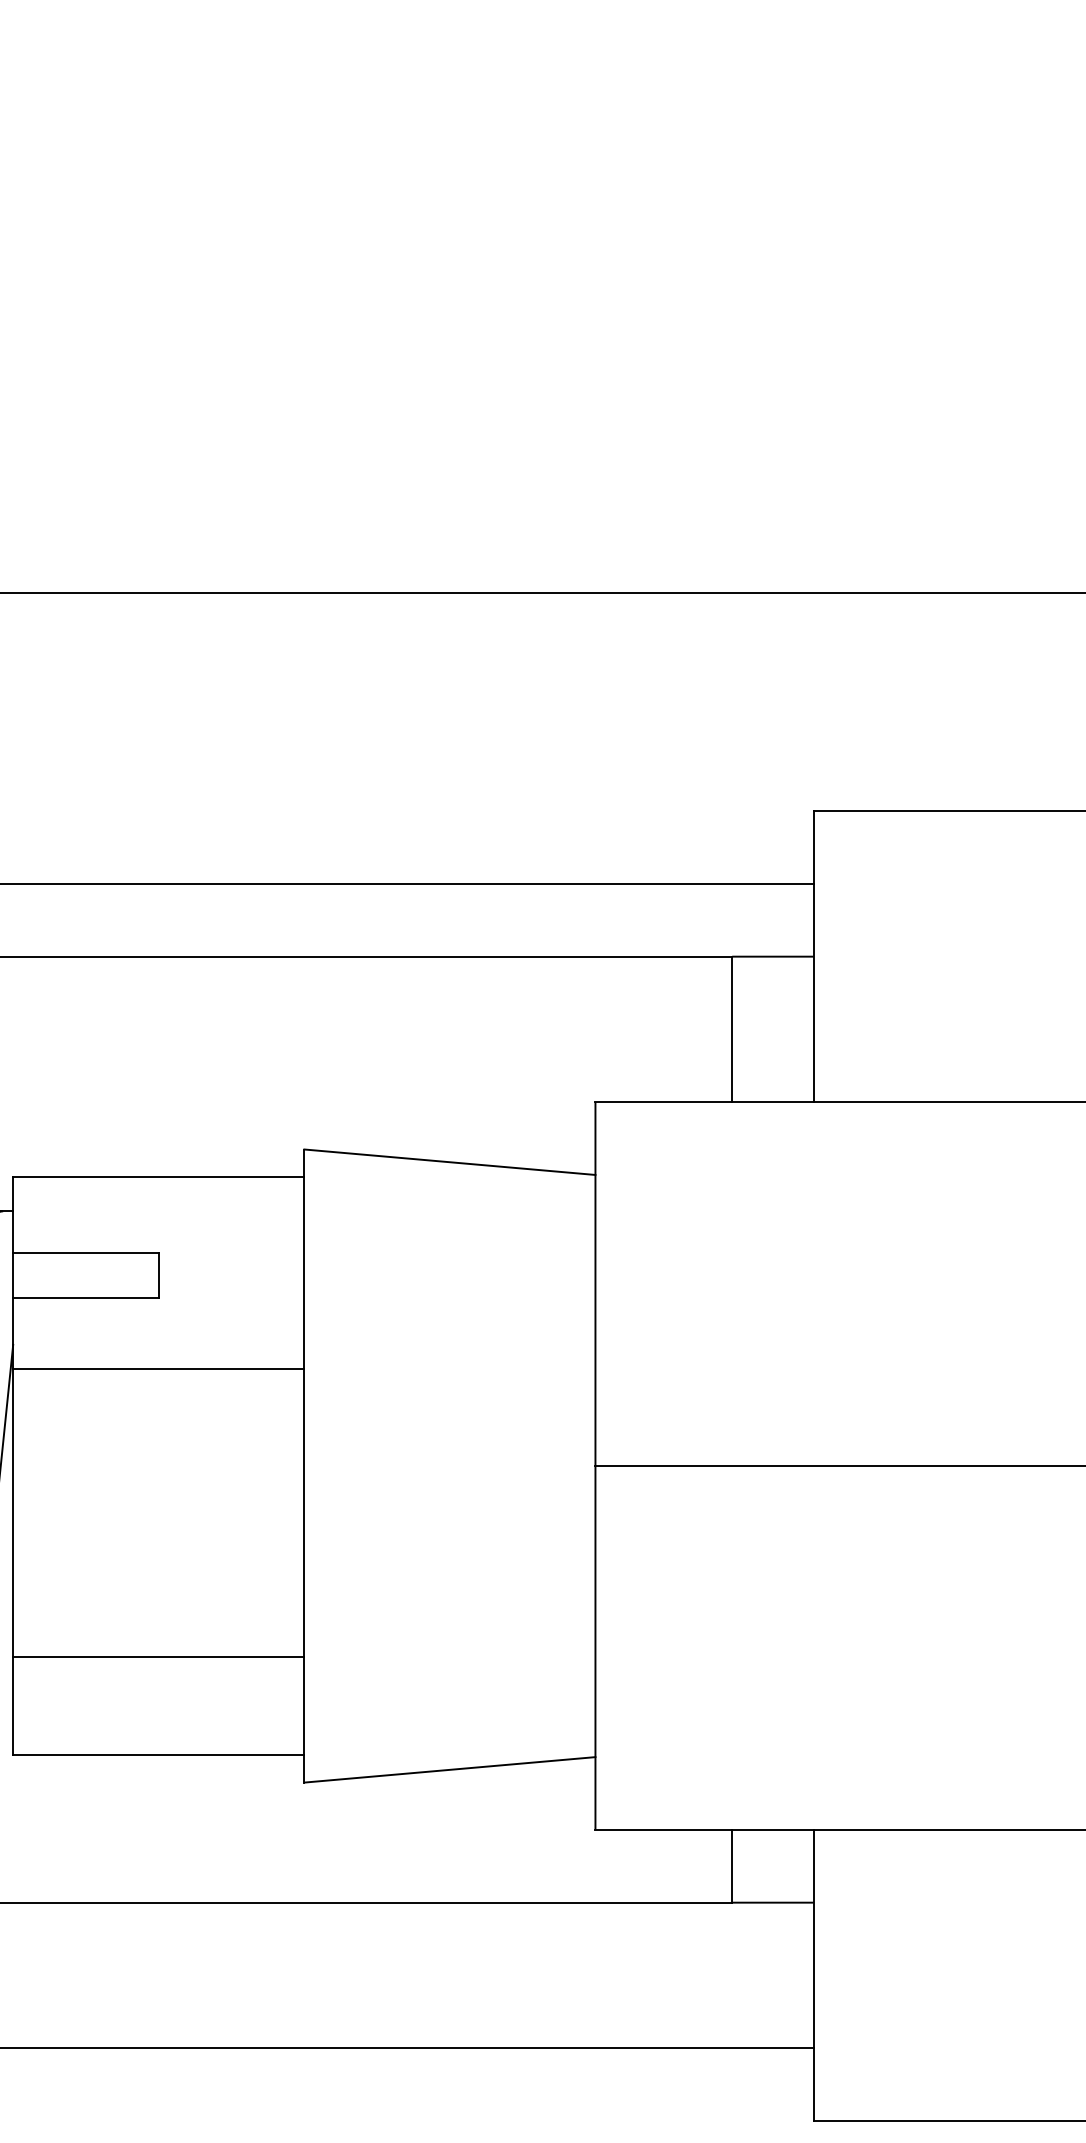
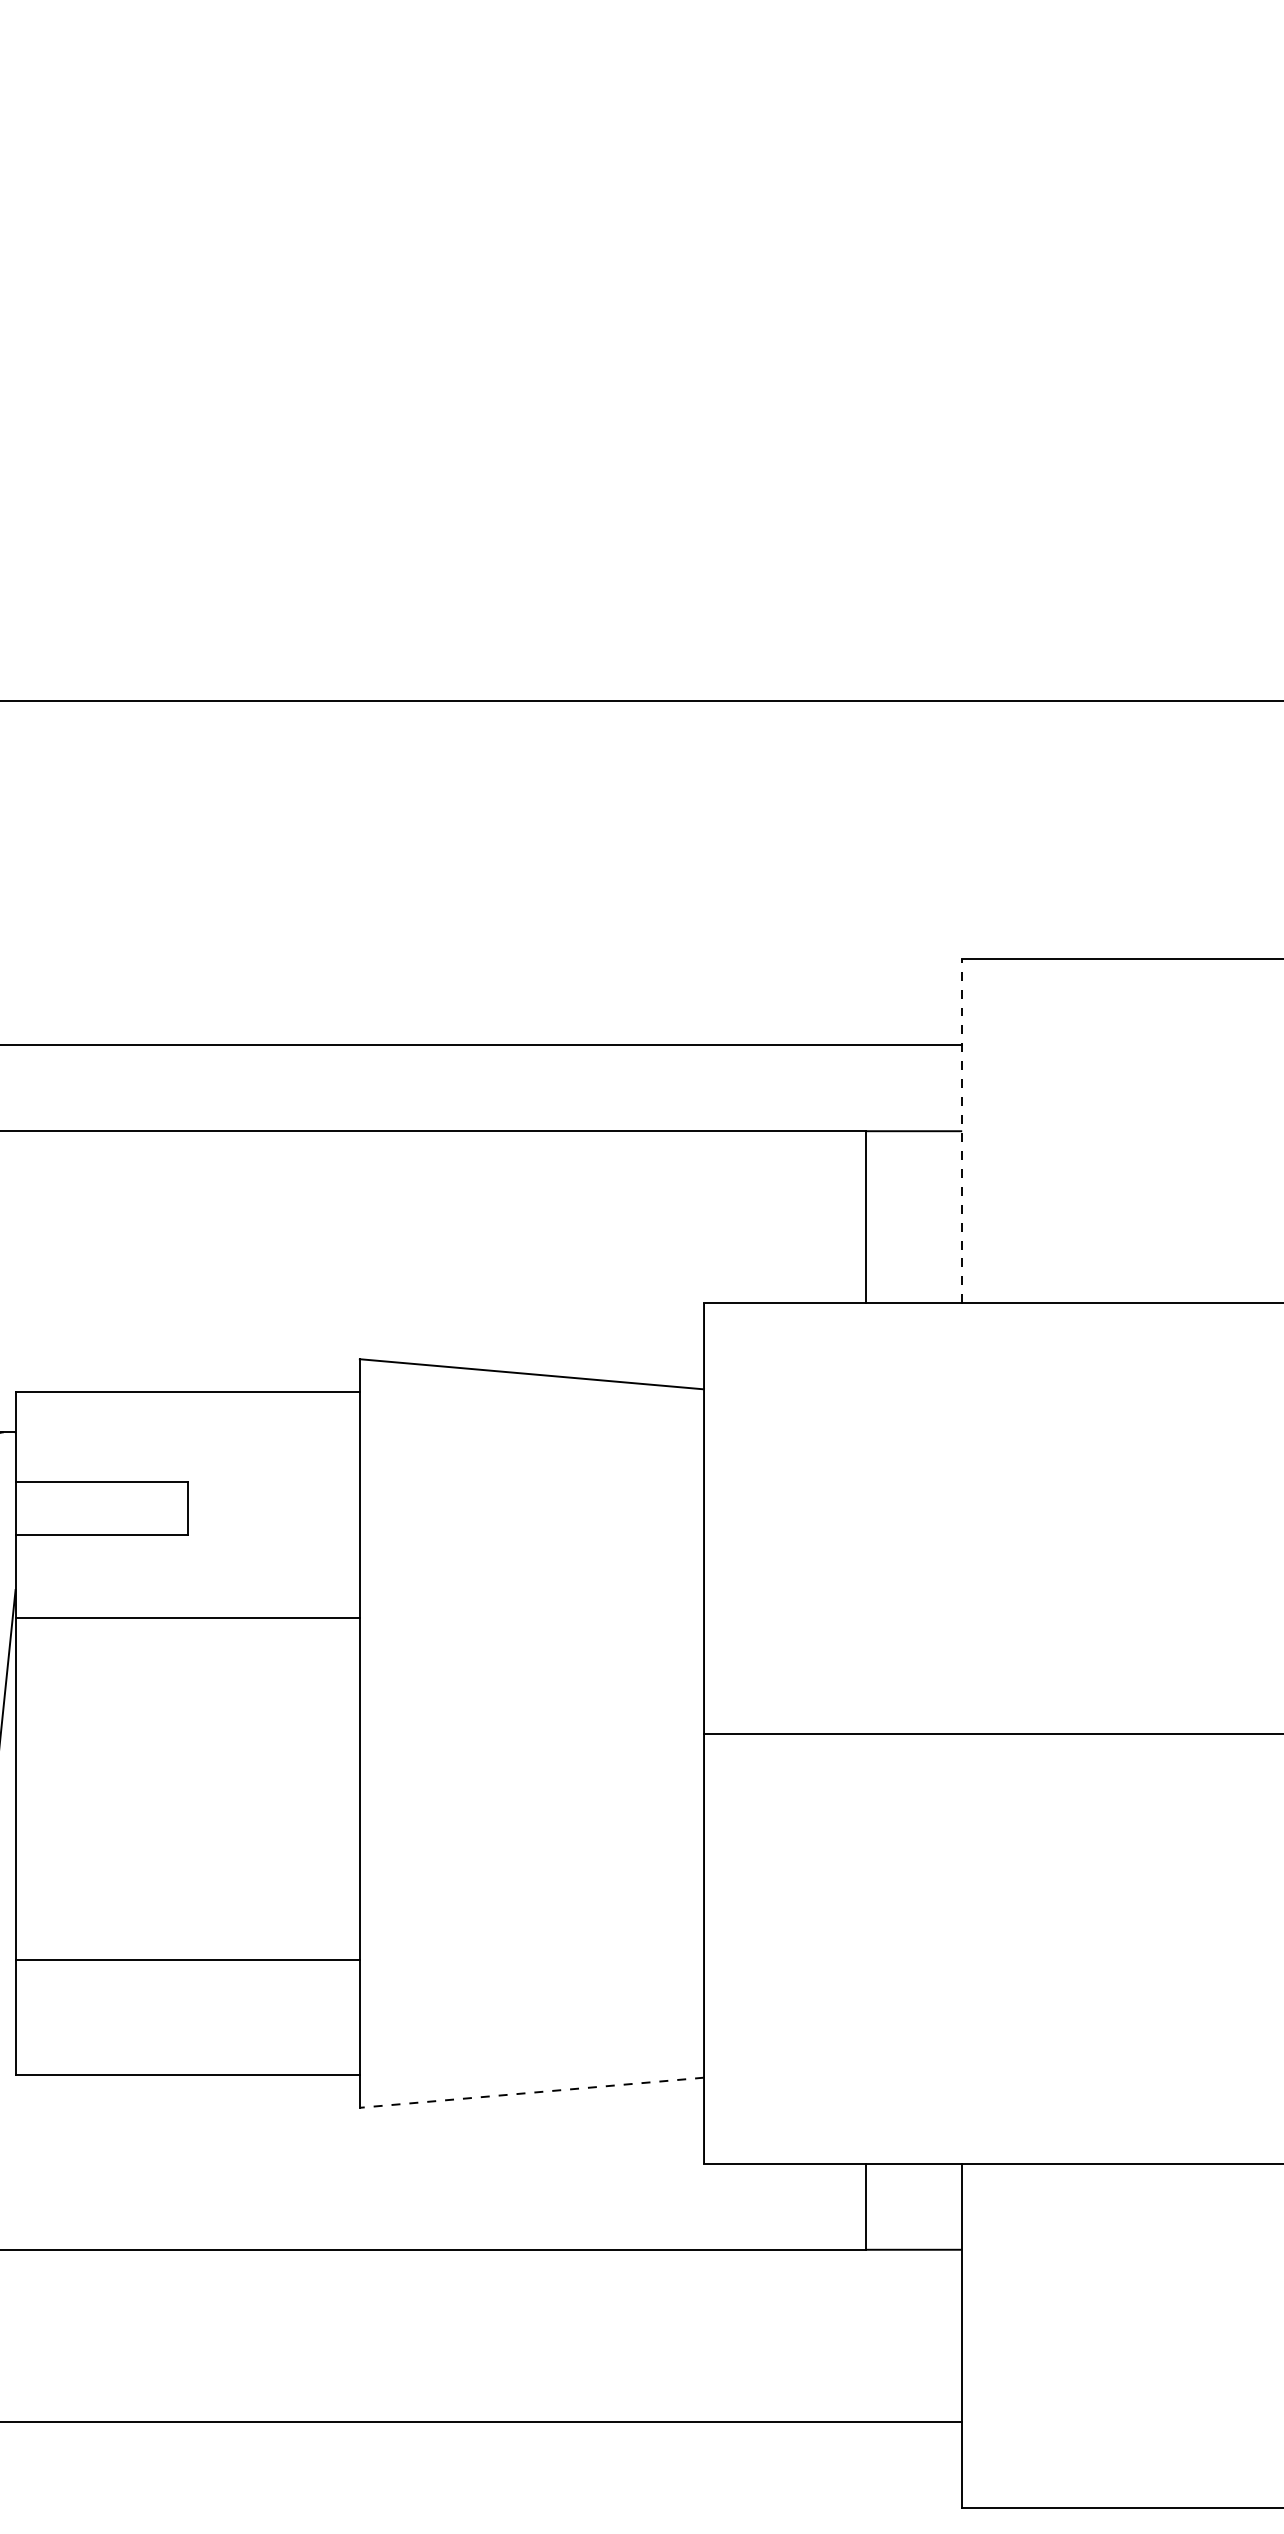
line: (813, 956) -> (961, 1131), solid -> dashed
line: (449, 1769) -> (531, 2092), solid -> dashed

